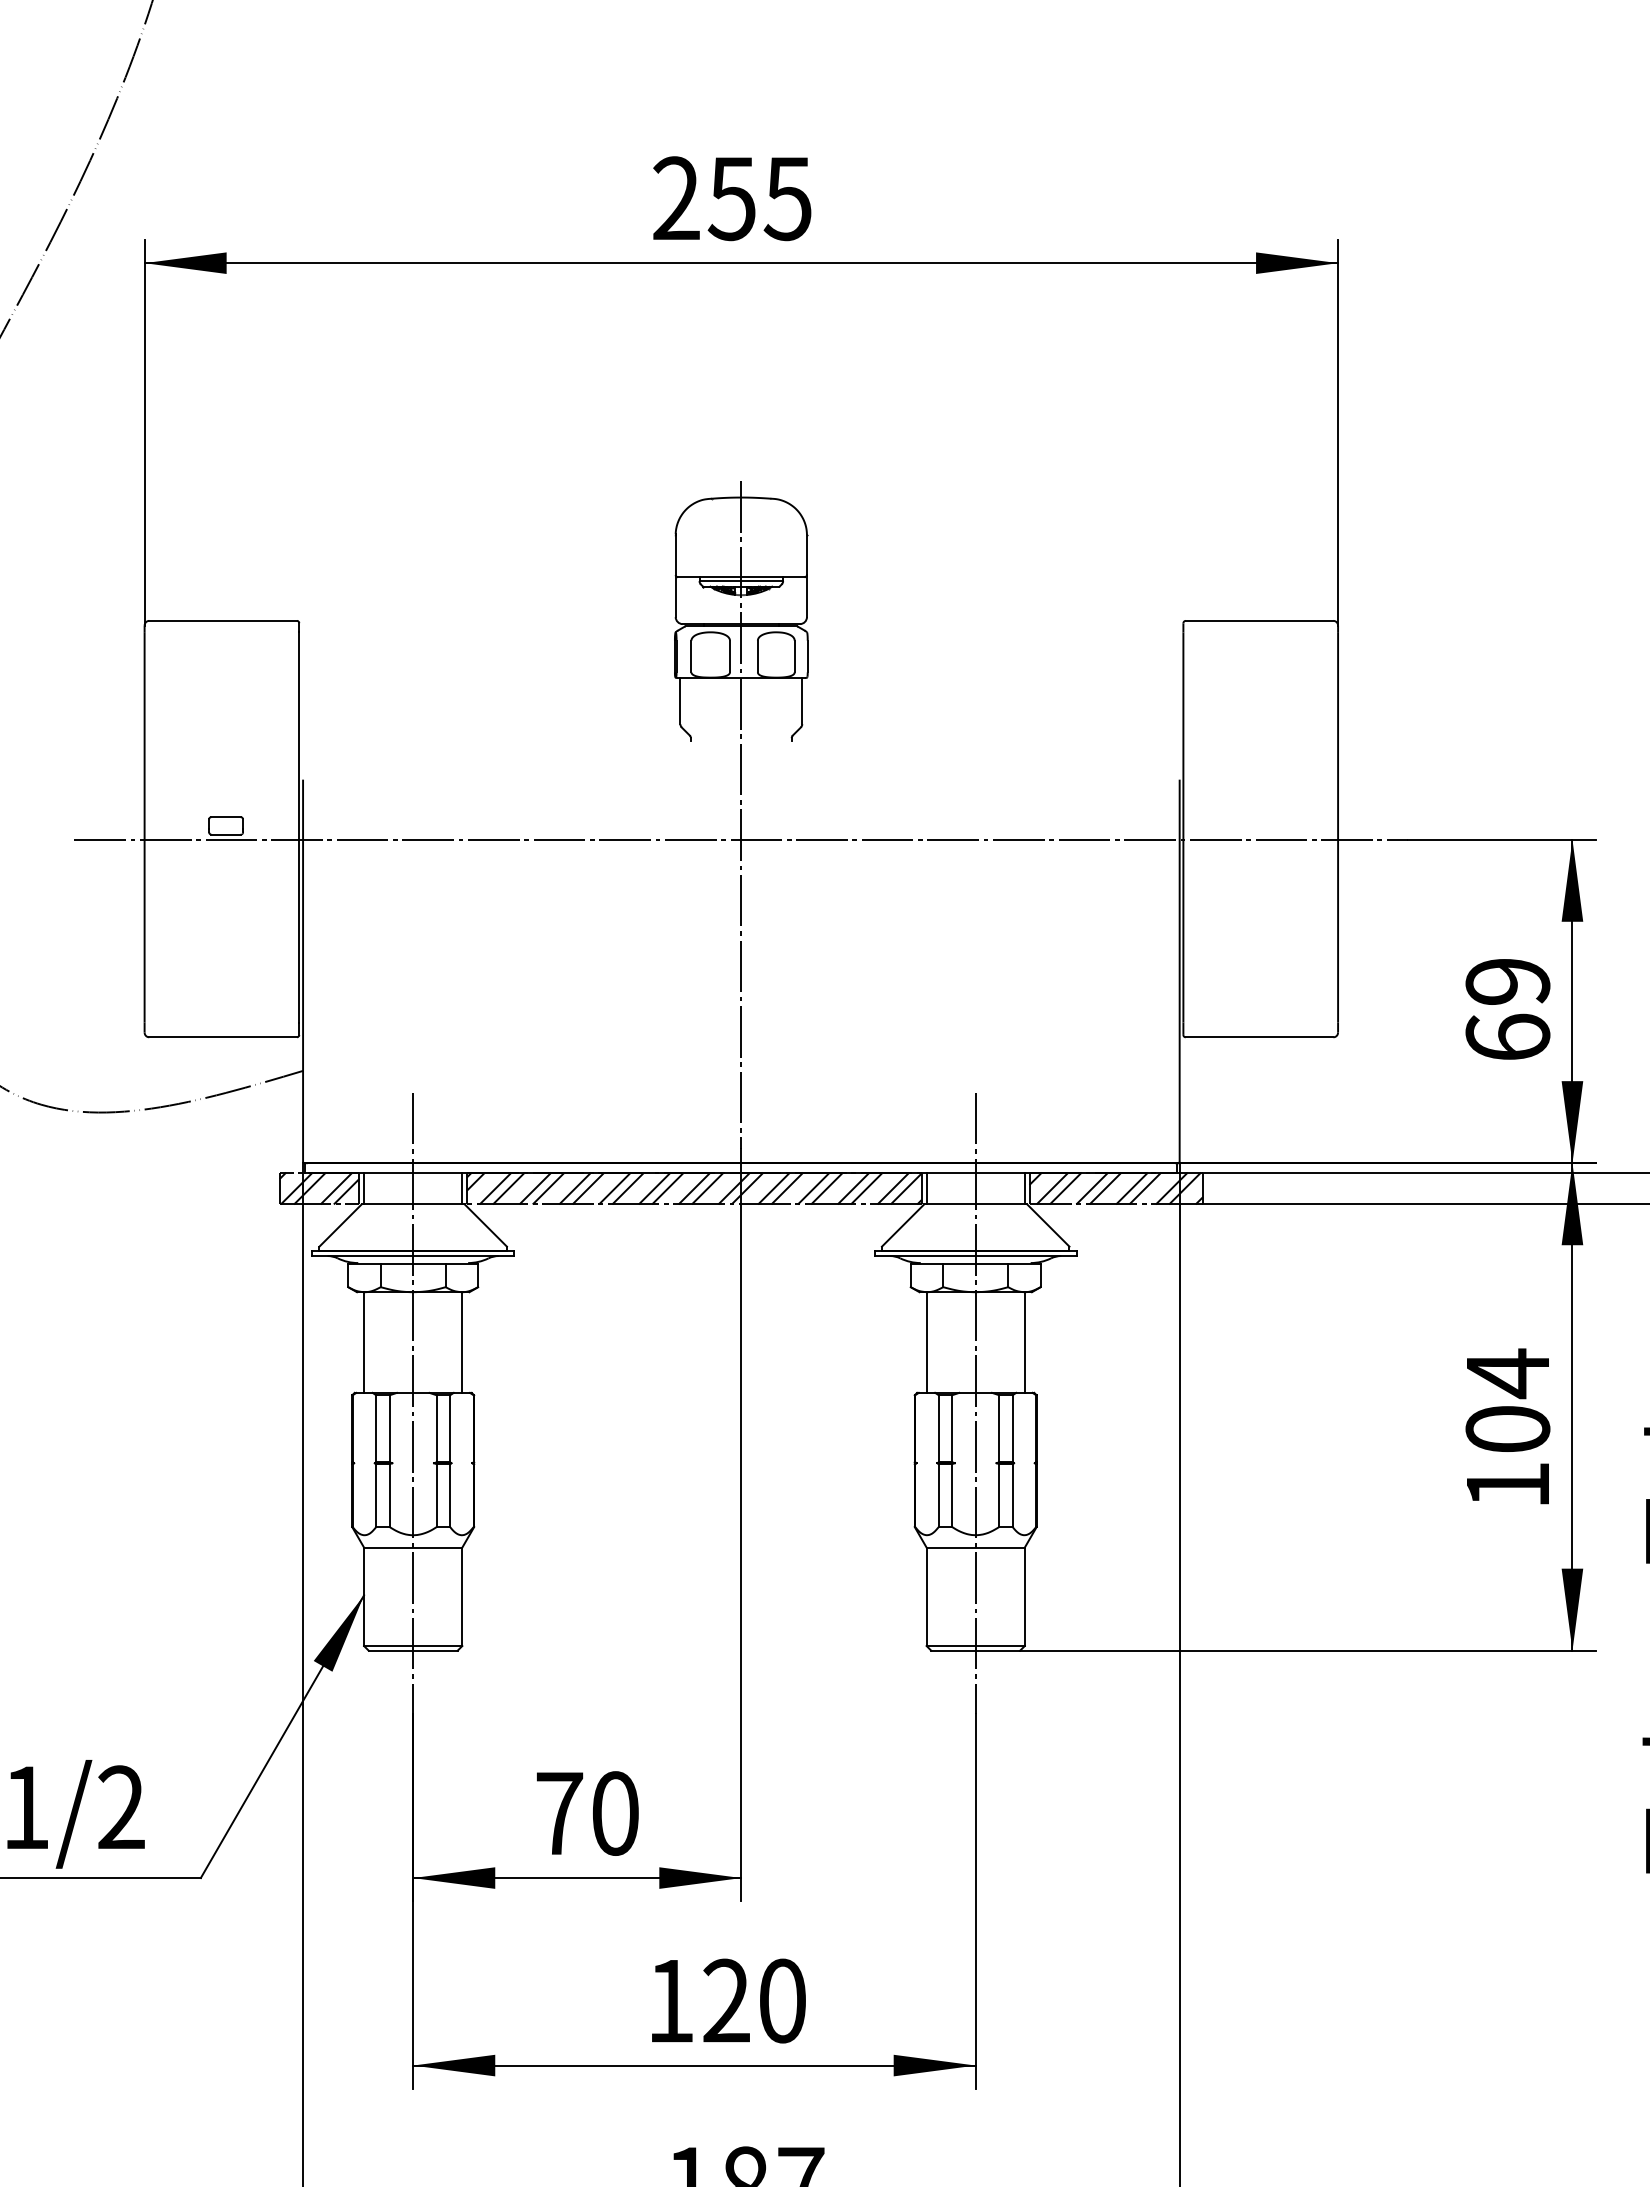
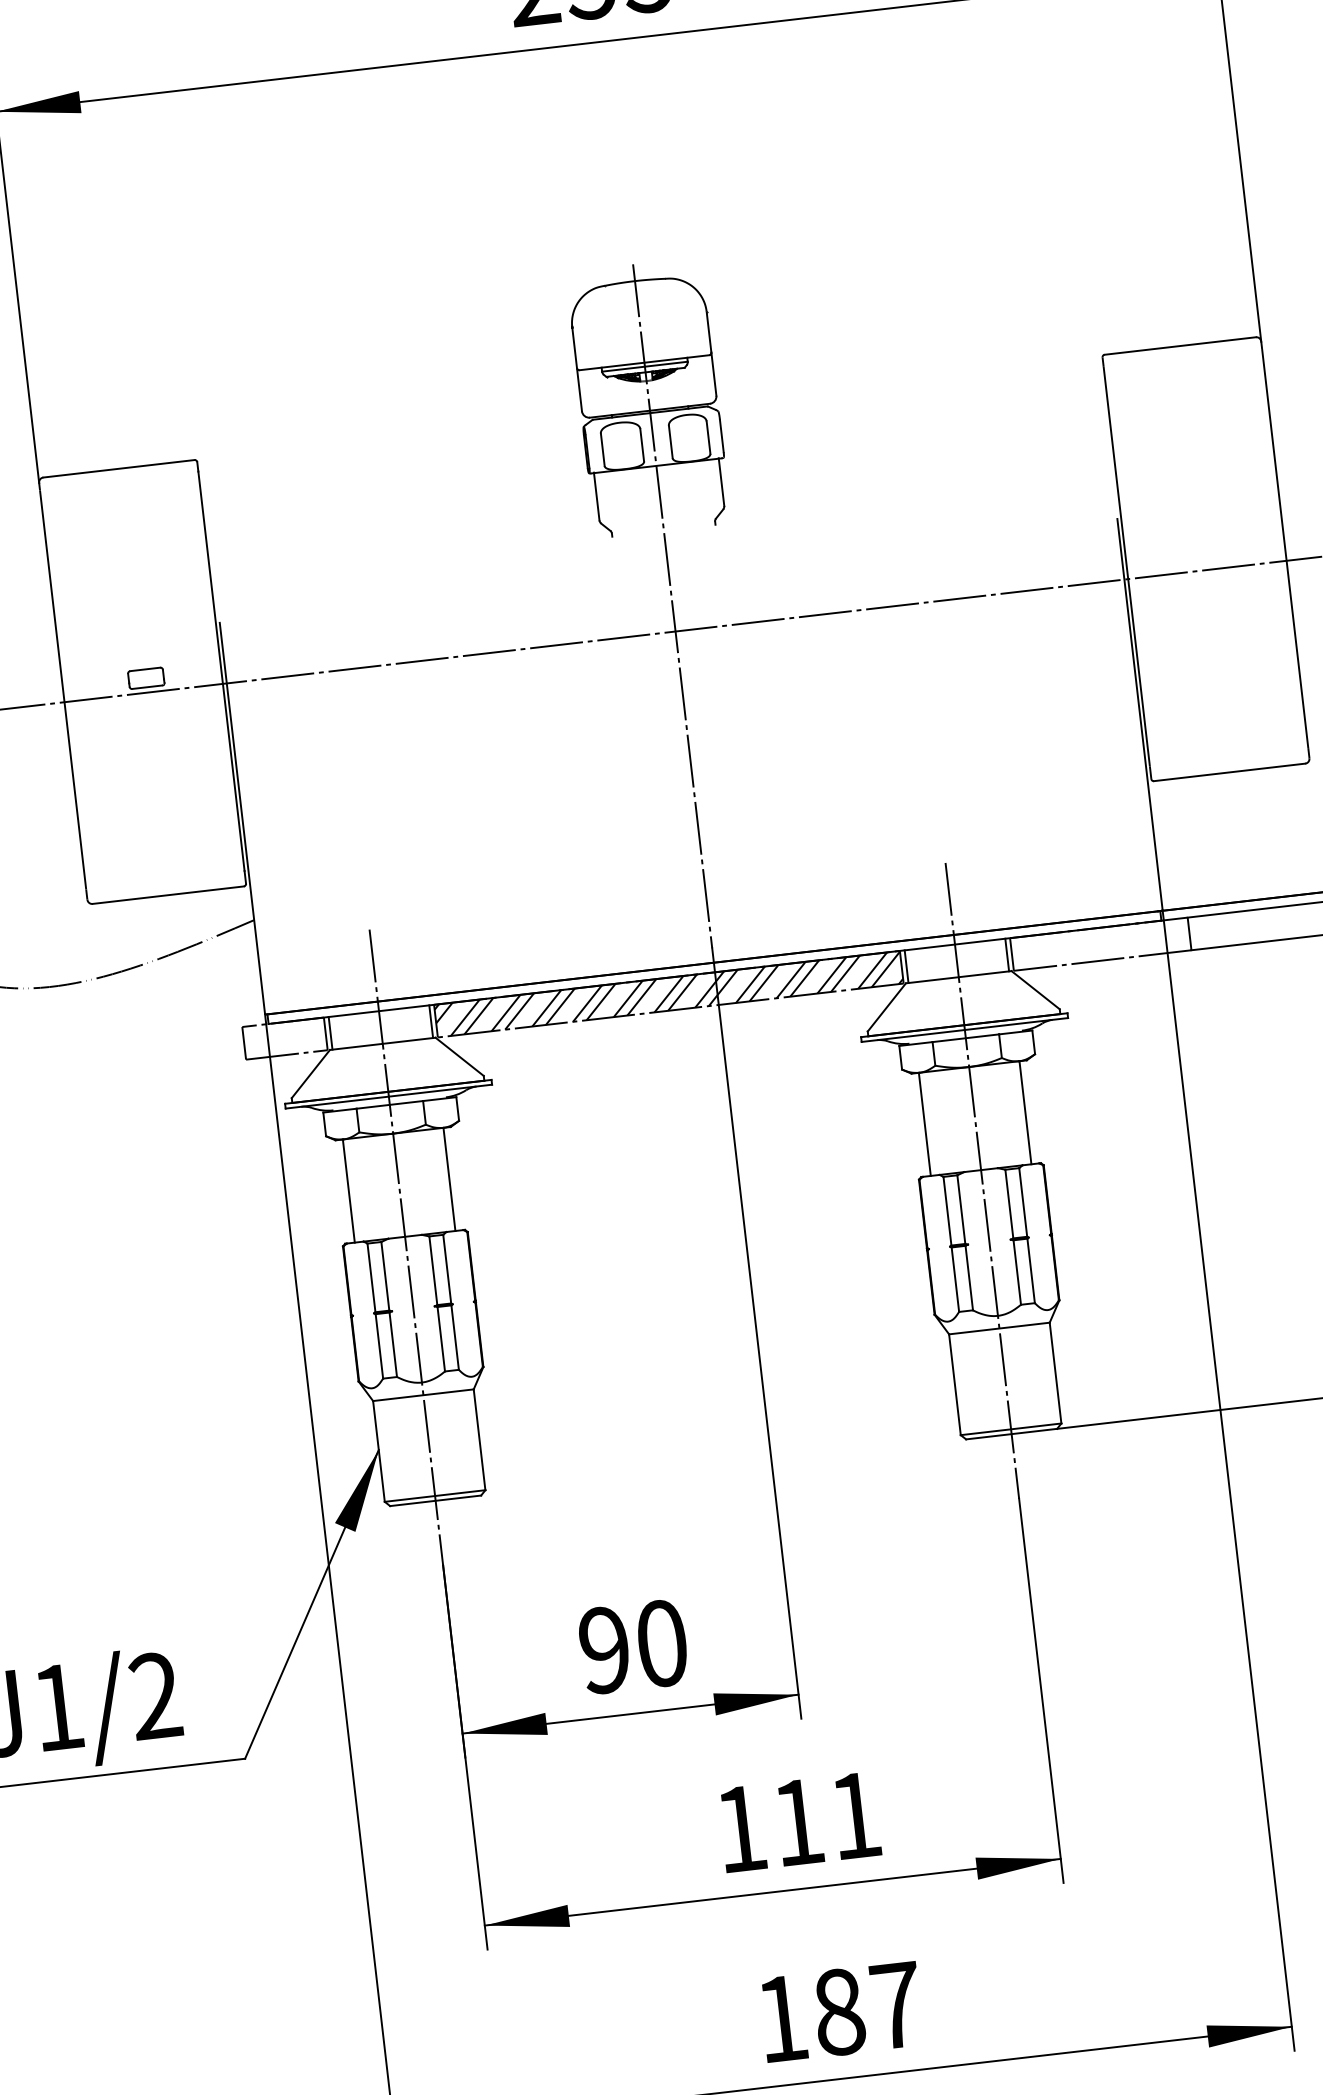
hatch: (319, 1188) -> (284, 1038), removed
hatch: (1115, 1188) -> (1100, 944), removed
text: (559, 1813) -> (604, 1650), 70 -> 90
text: (754, 2000) -> (826, 1818), 120 -> 111

